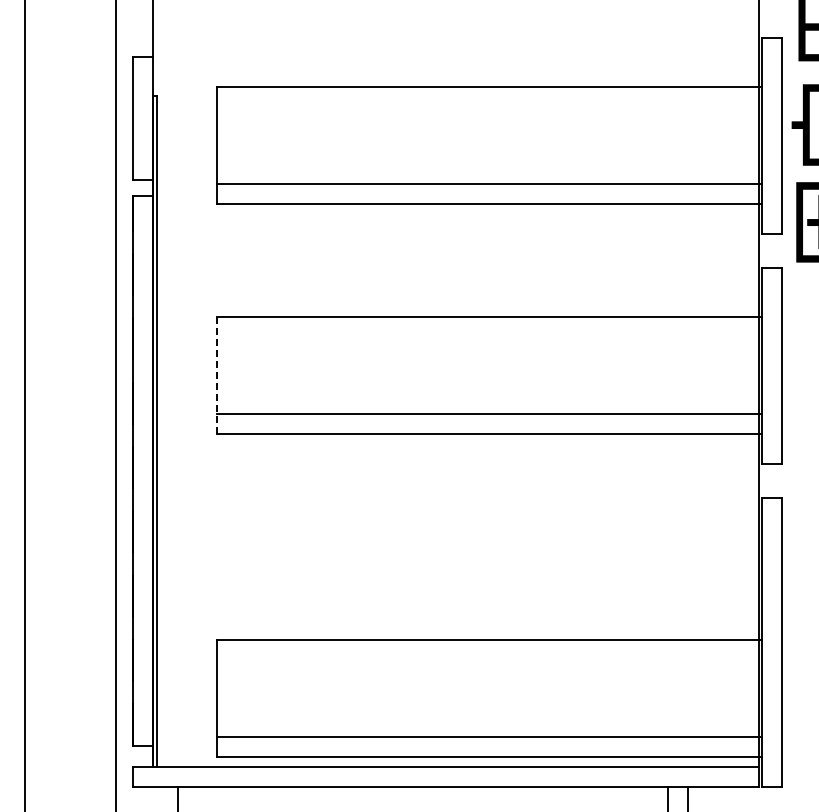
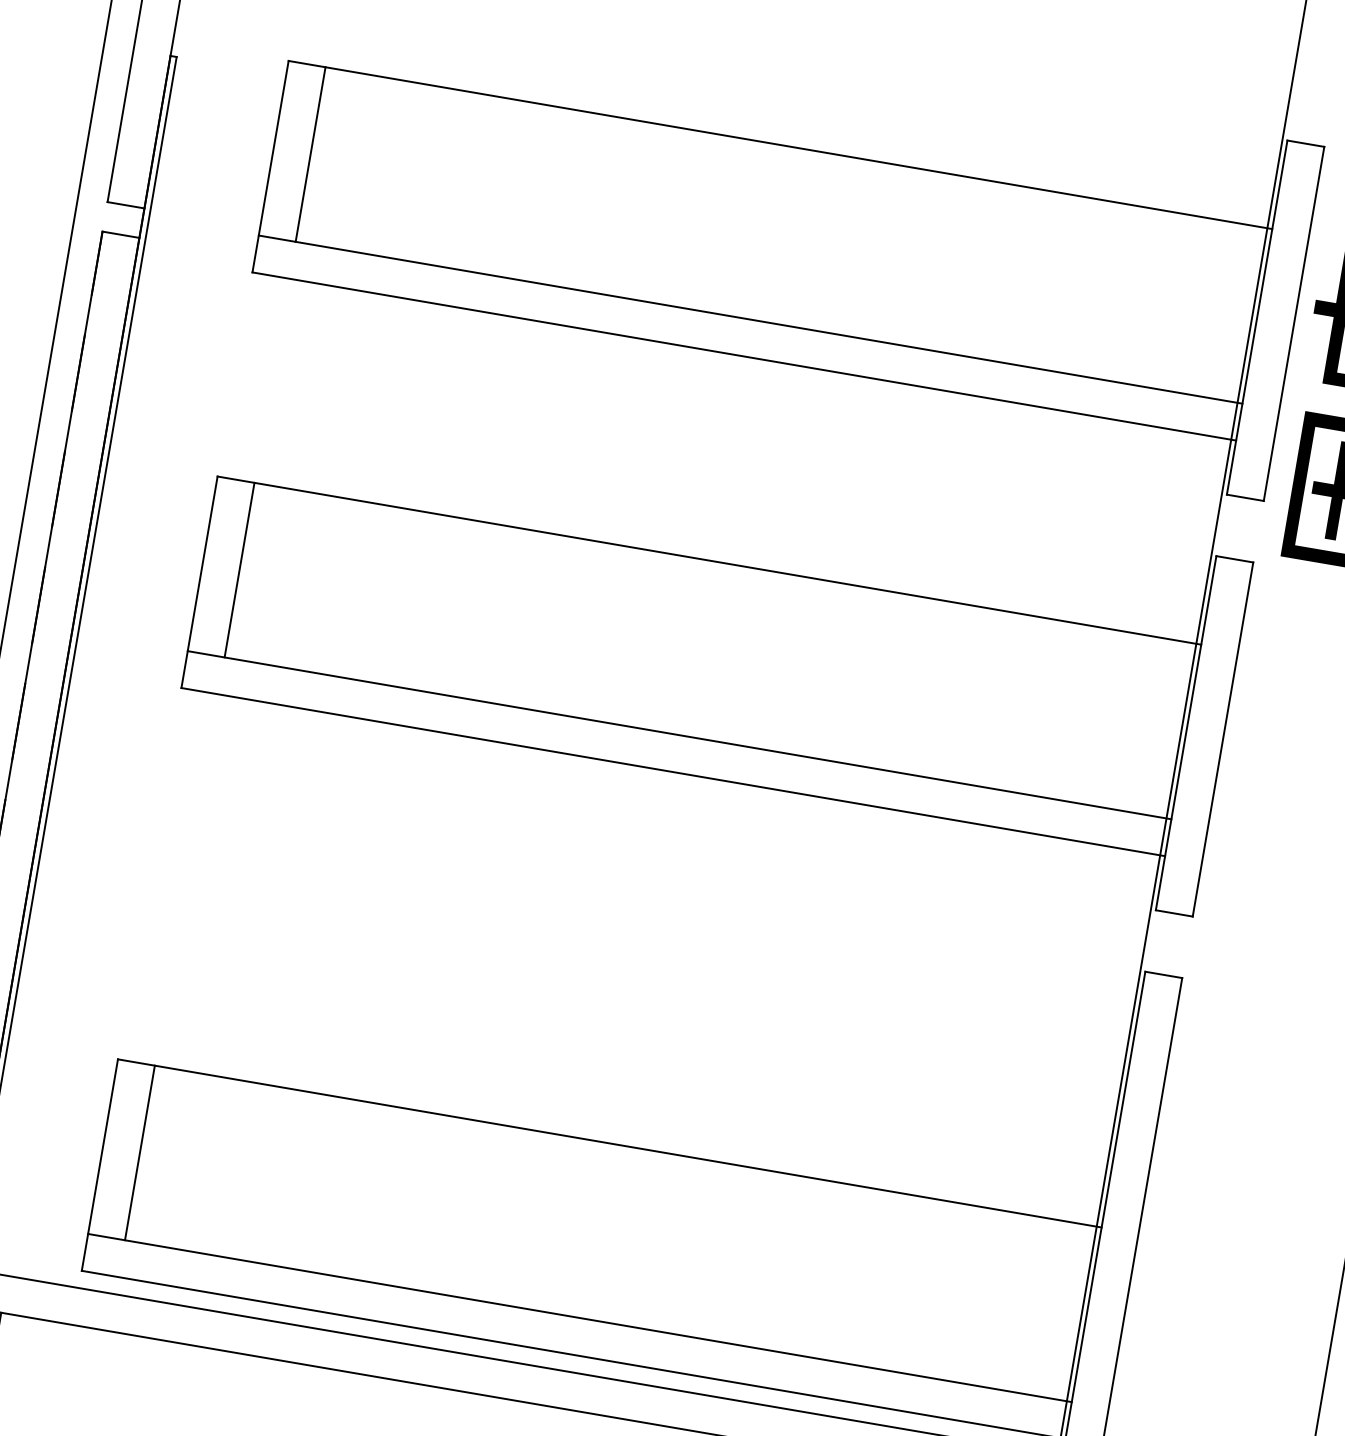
line: (237, 135) -> (310, 154), added
line: (237, 365) -> (239, 569), added
line: (217, 375) -> (200, 581), dashed -> solid
line: (237, 688) -> (139, 1153), added

